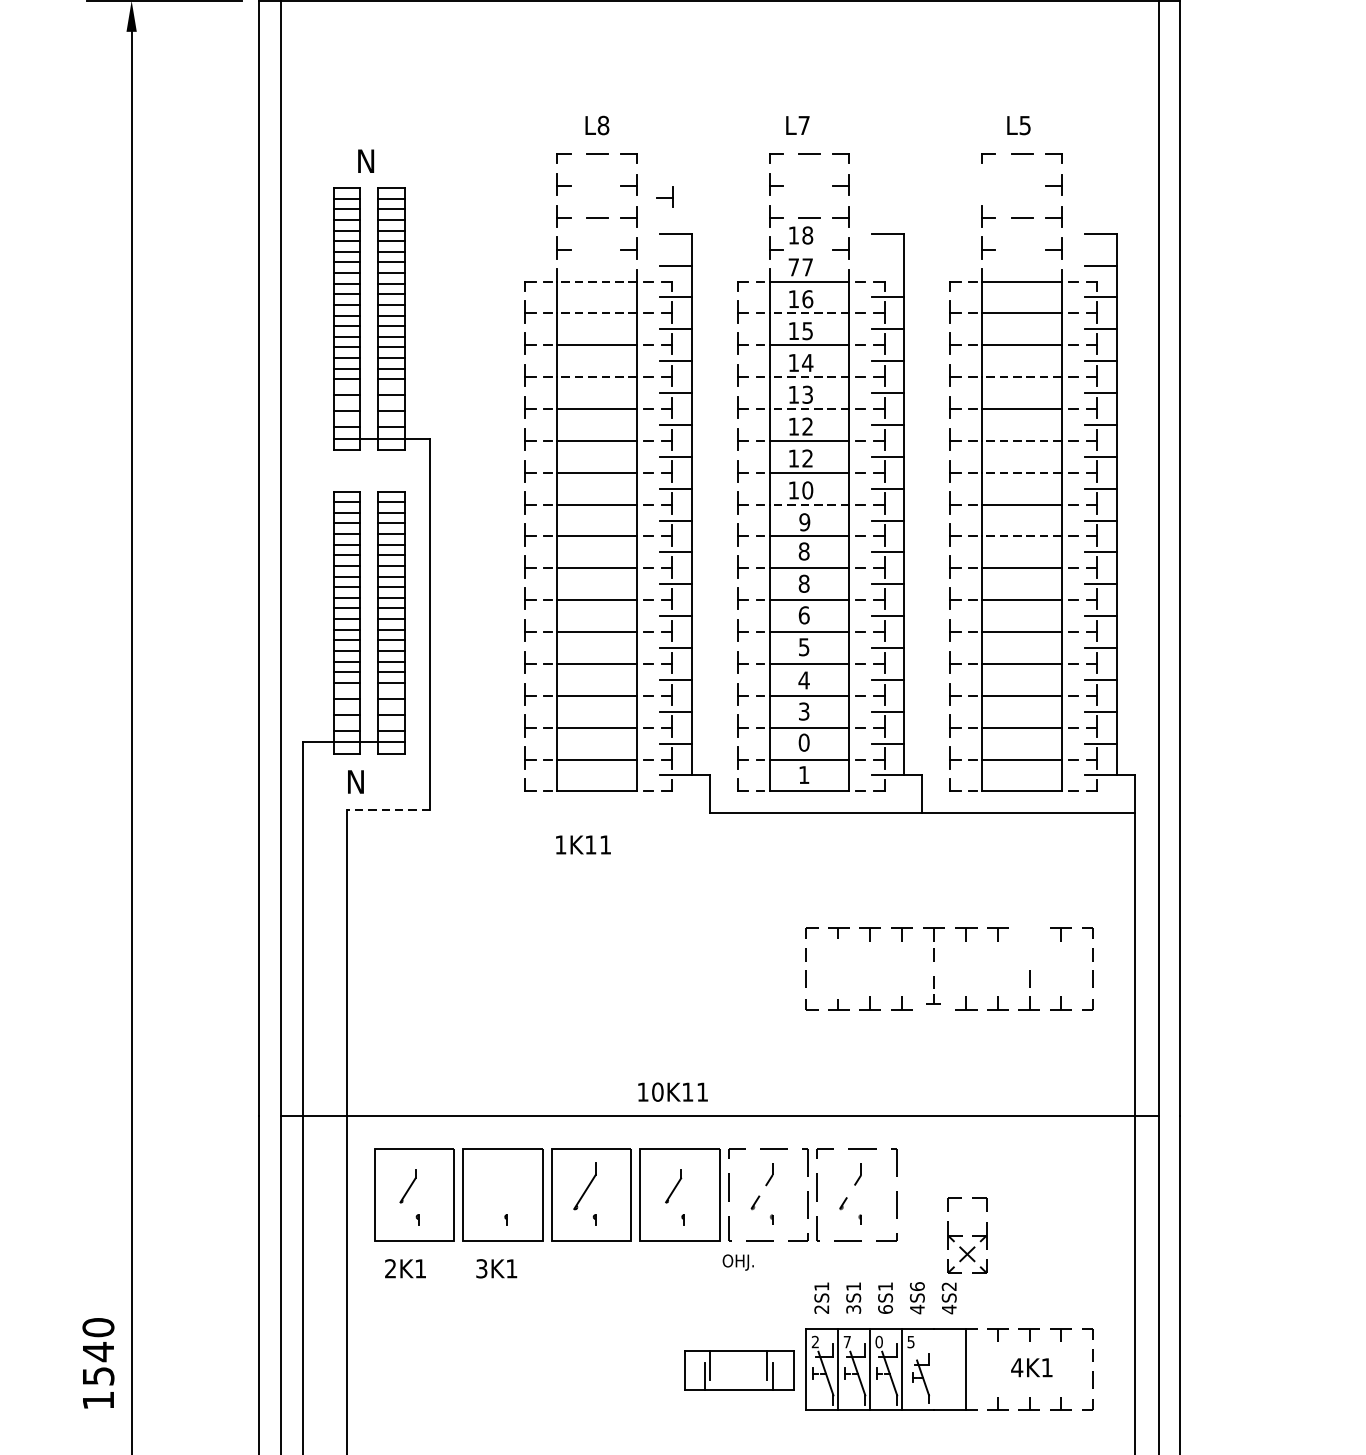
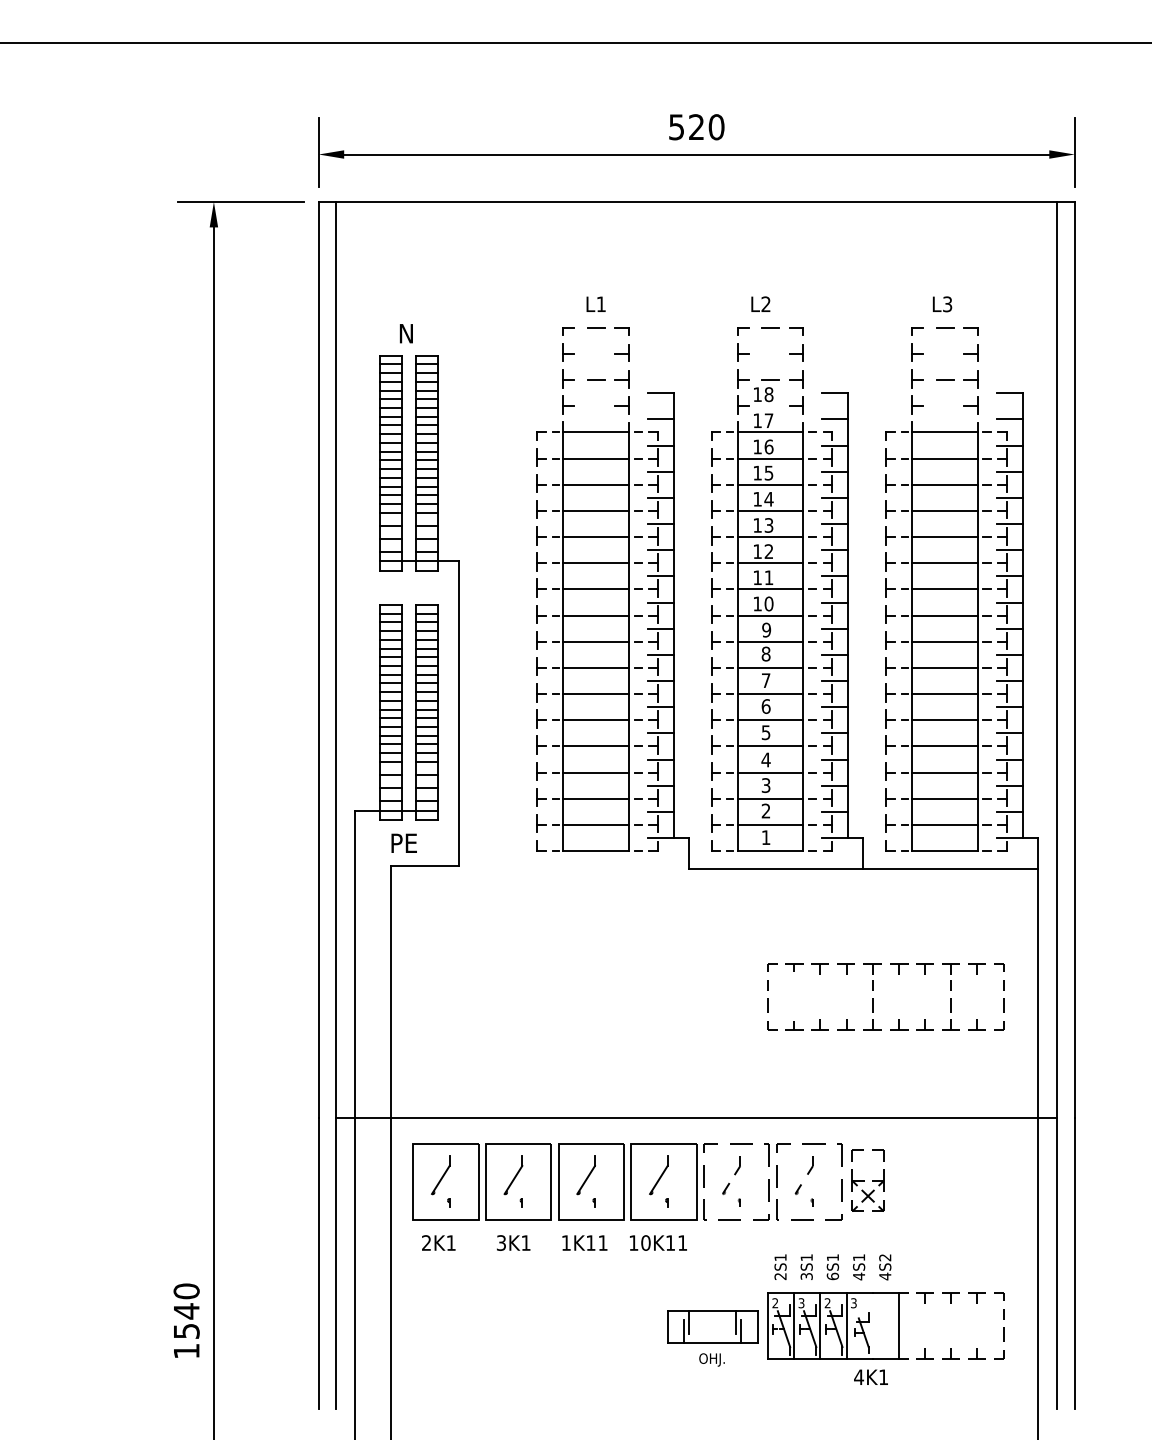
text: (803, 124) -> (765, 303), L7 -> L2
text: (1025, 124) -> (947, 303), L5 -> L3
text: (603, 125) -> (601, 304), L8 -> L1
part: (988, 184) -> (917, 352), added
part: (664, 197) -> (651, 363), removed
line: (888, 265) -> (835, 419), added
text: (793, 266) -> (757, 420), 77 -> 17
line: (597, 281) -> (596, 432), dashed -> solid
line: (597, 313) -> (596, 458), dashed -> solid
line: (809, 313) -> (770, 458), dashed -> solid
line: (597, 376) -> (596, 510), dashed -> solid
line: (809, 376) -> (770, 510), dashed -> solid
line: (1021, 376) -> (944, 510), dashed -> solid
line: (809, 409) -> (770, 537), dashed -> solid
line: (1021, 441) -> (944, 563), dashed -> solid
text: (807, 458) -> (768, 577), 12 -> 11
line: (1021, 472) -> (944, 589), dashed -> solid
line: (809, 504) -> (770, 615), dashed -> solid
line: (1021, 536) -> (944, 641), dashed -> solid
text: (803, 583) -> (765, 680), 8 -> 7
text: (803, 741) -> (765, 810), 0 -> 2
text: (363, 780) -> (404, 842), N -> PE
line: (388, 810) -> (424, 866), dashed -> solid
text: (582, 844) -> (584, 1242), moved
part: (1028, 944) -> (950, 976), added
part: (933, 990) -> (872, 1014), size x1.43
text: (673, 1091) -> (658, 1242), moved
part: (407, 1186) -> (440, 1175), size x1.43
part: (496, 1186) -> (513, 1175), added
part: (673, 1186) -> (658, 1175), size x1.43
part: (966, 1235) -> (867, 1180), moved
text: (737, 1262) -> (711, 1359), moved
text: (917, 1286) -> (859, 1257), 4S6 -> 4S1
text: (910, 1341) -> (853, 1302), 5 -> 3
text: (847, 1342) -> (801, 1303), 7 -> 3
text: (878, 1342) -> (827, 1303), 0 -> 2
text: (1031, 1366) -> (870, 1376), moved

